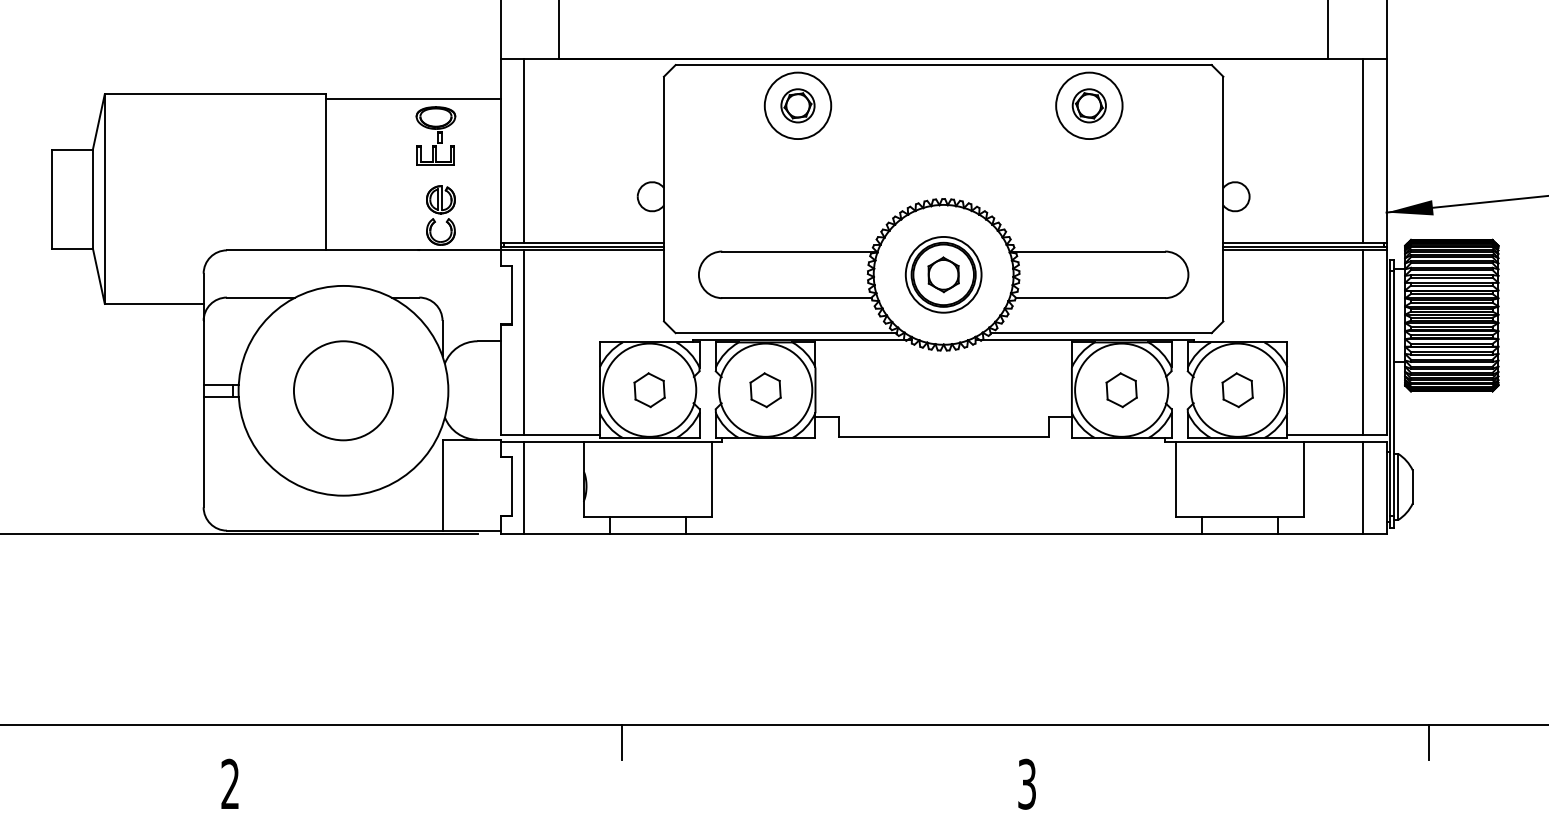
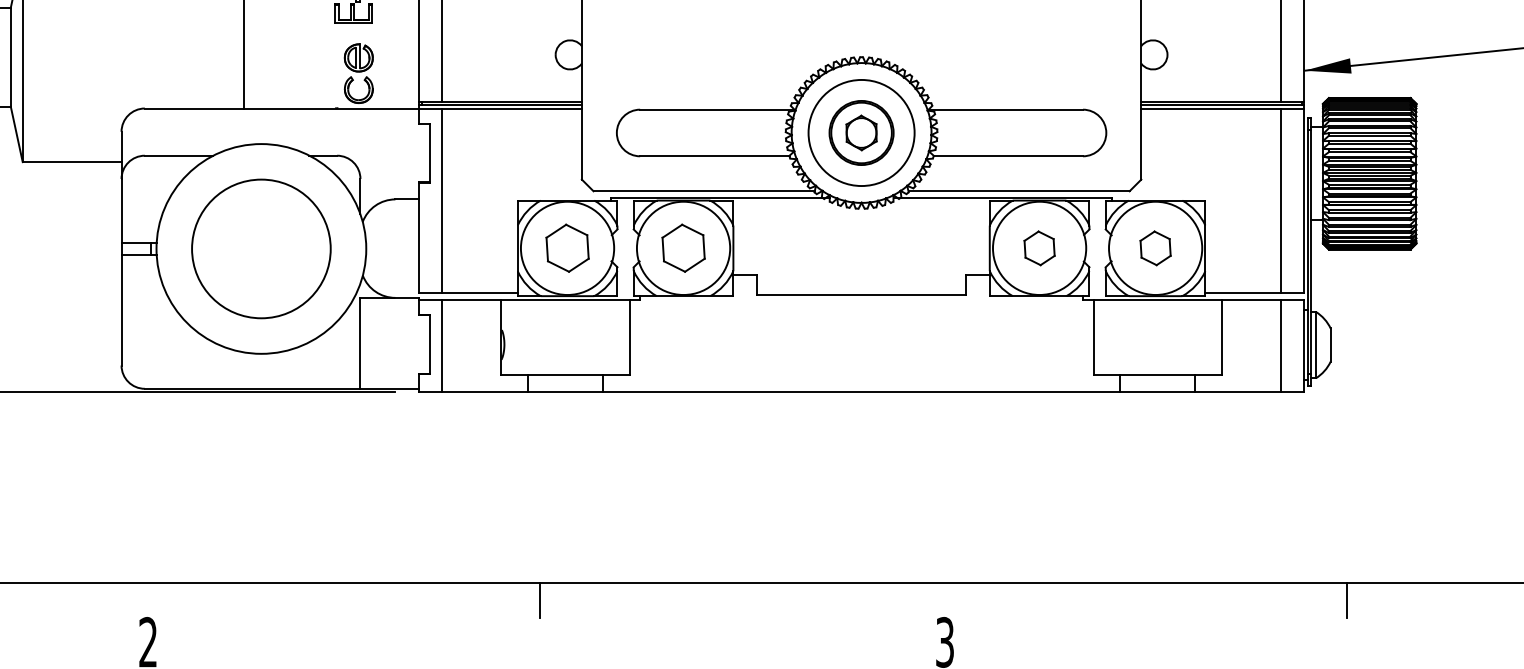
circle: (943, 274) -> (861, 132), size x1.4
circle: (343, 390) -> (261, 248), size x1.4
part: (649, 390) -> (567, 248), size x1.4
part: (765, 390) -> (683, 248), size x1.4

